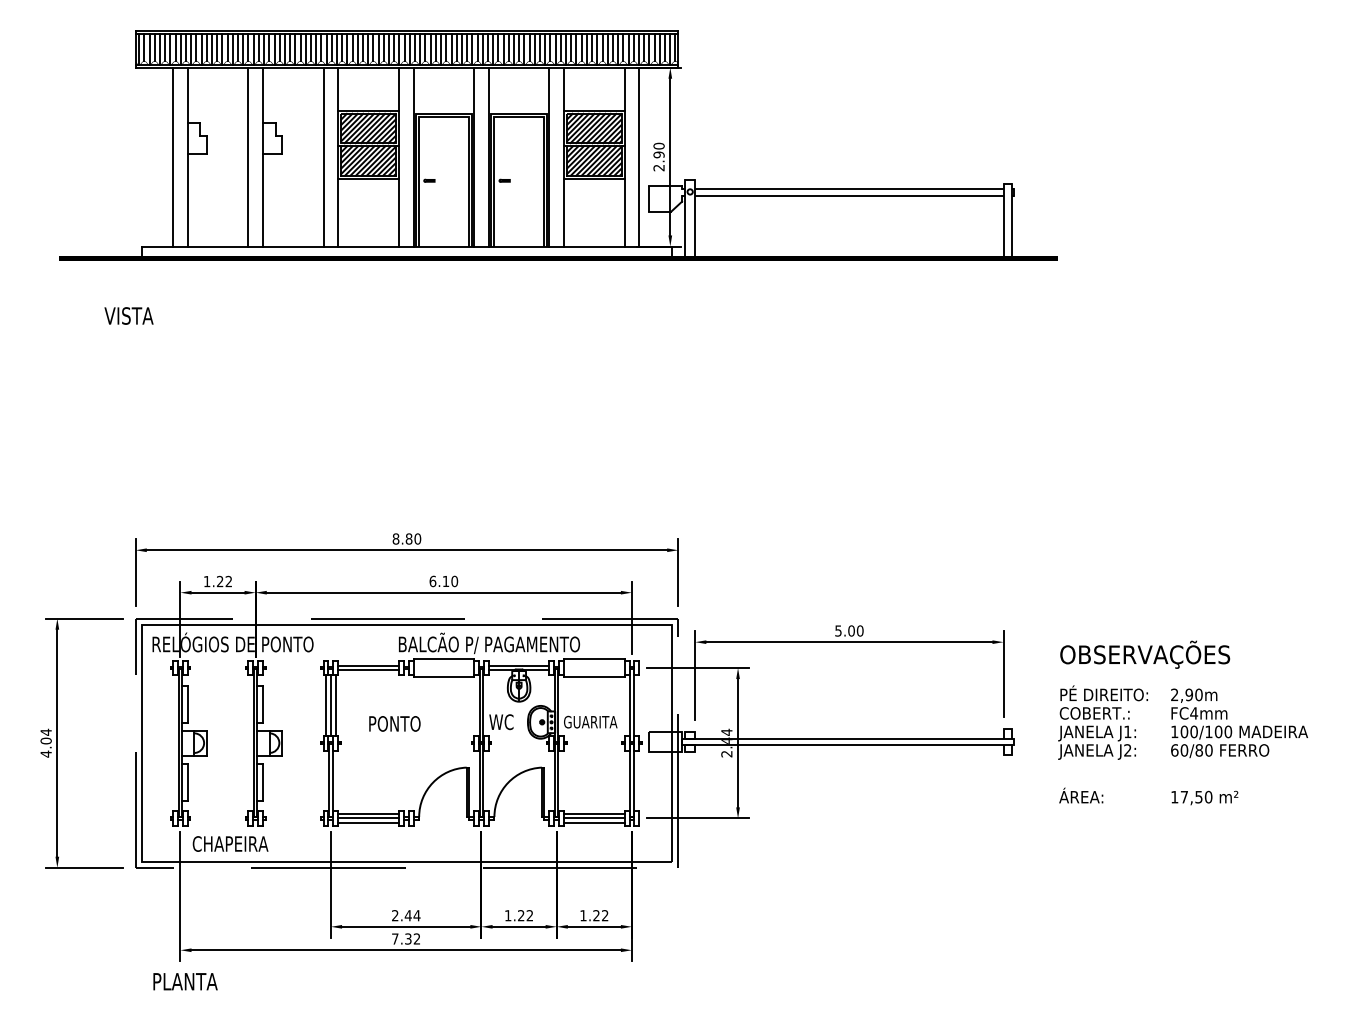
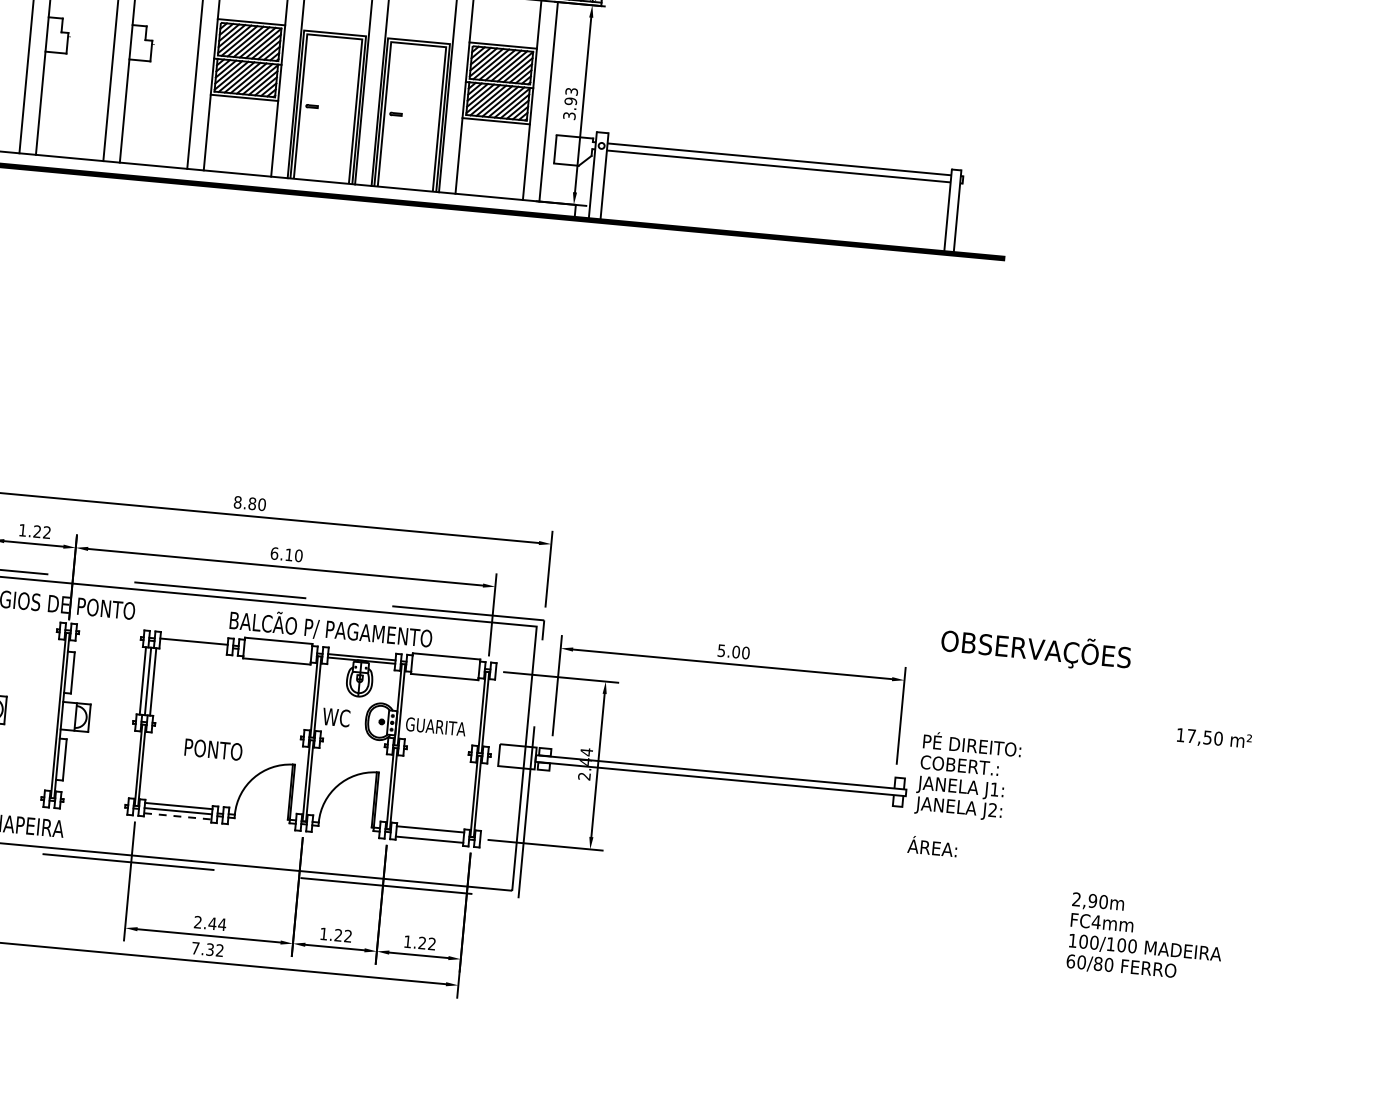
text: (658, 156) -> (570, 103), 2.90 -> 3.93
text: (1145, 654) -> (1036, 649), moved
line: (368, 669) -> (193, 645), removed
text: (1102, 722) -> (967, 776), moved
text: (1239, 722) -> (1145, 936), moved
text: (394, 723) -> (213, 749), moved
text: (1081, 795) -> (932, 846), moved
text: (1204, 797) -> (1213, 738), moved
line: (594, 818) -> (430, 834), removed
line: (369, 823) -> (178, 816), solid -> dashed

